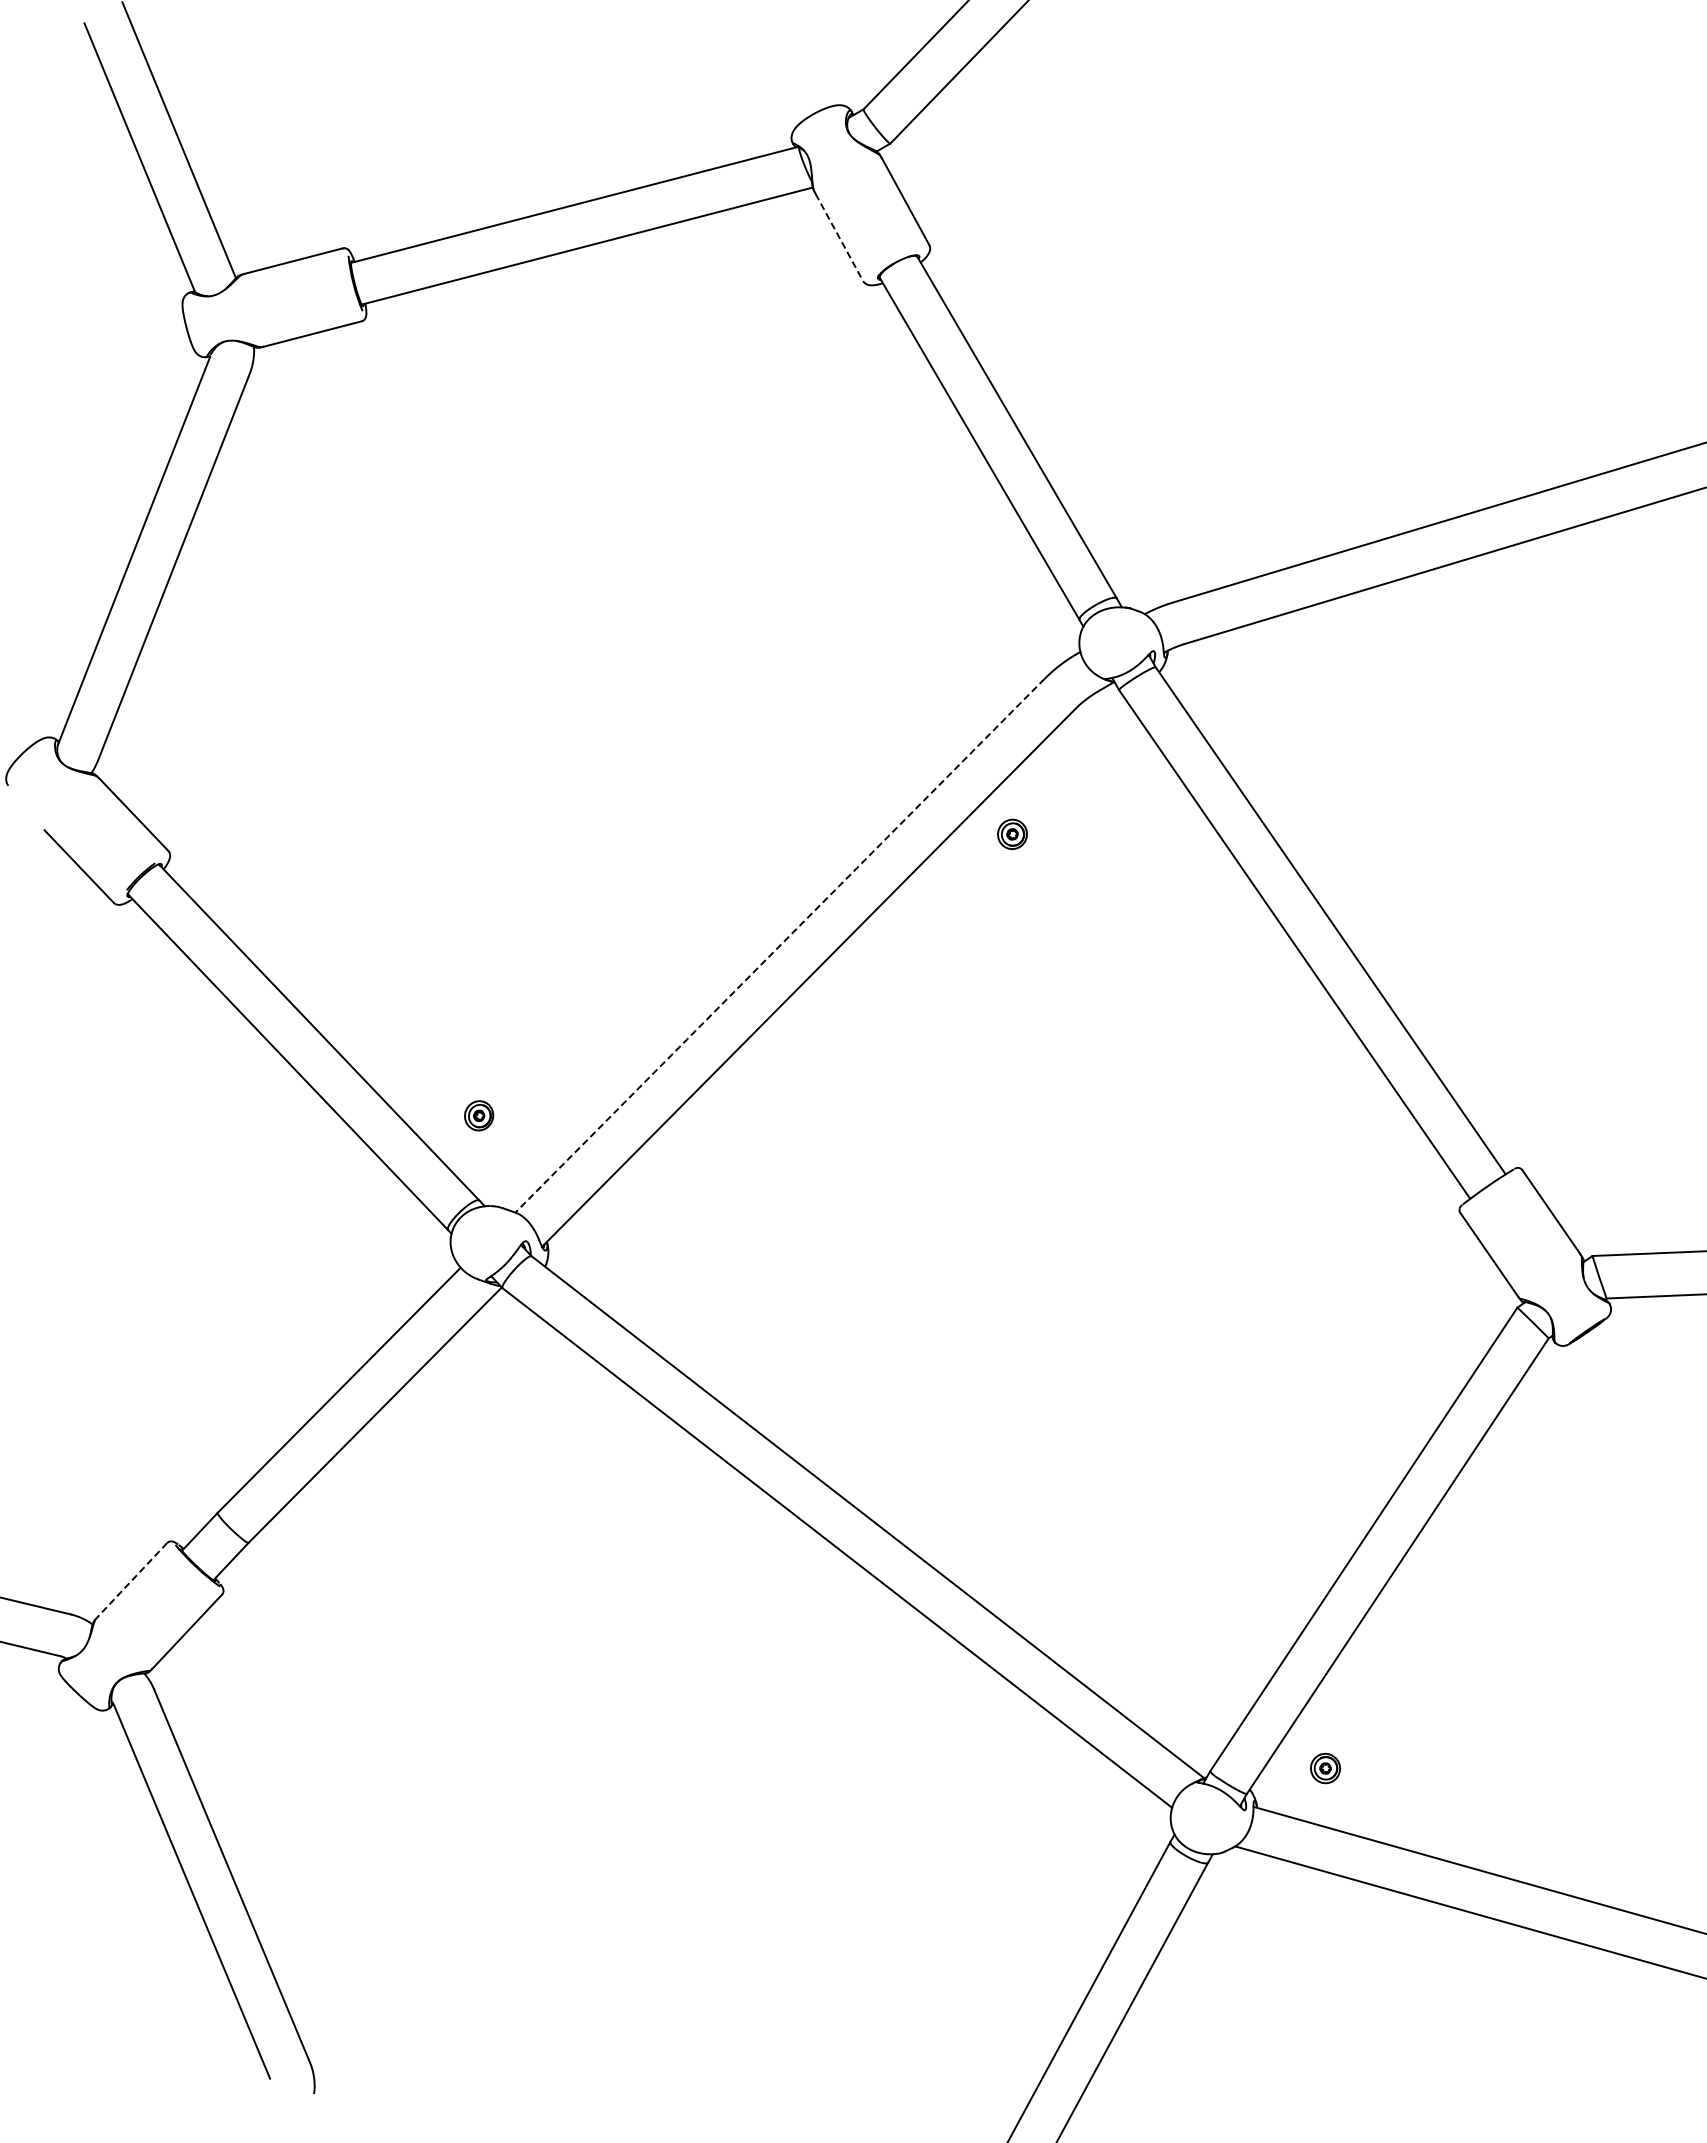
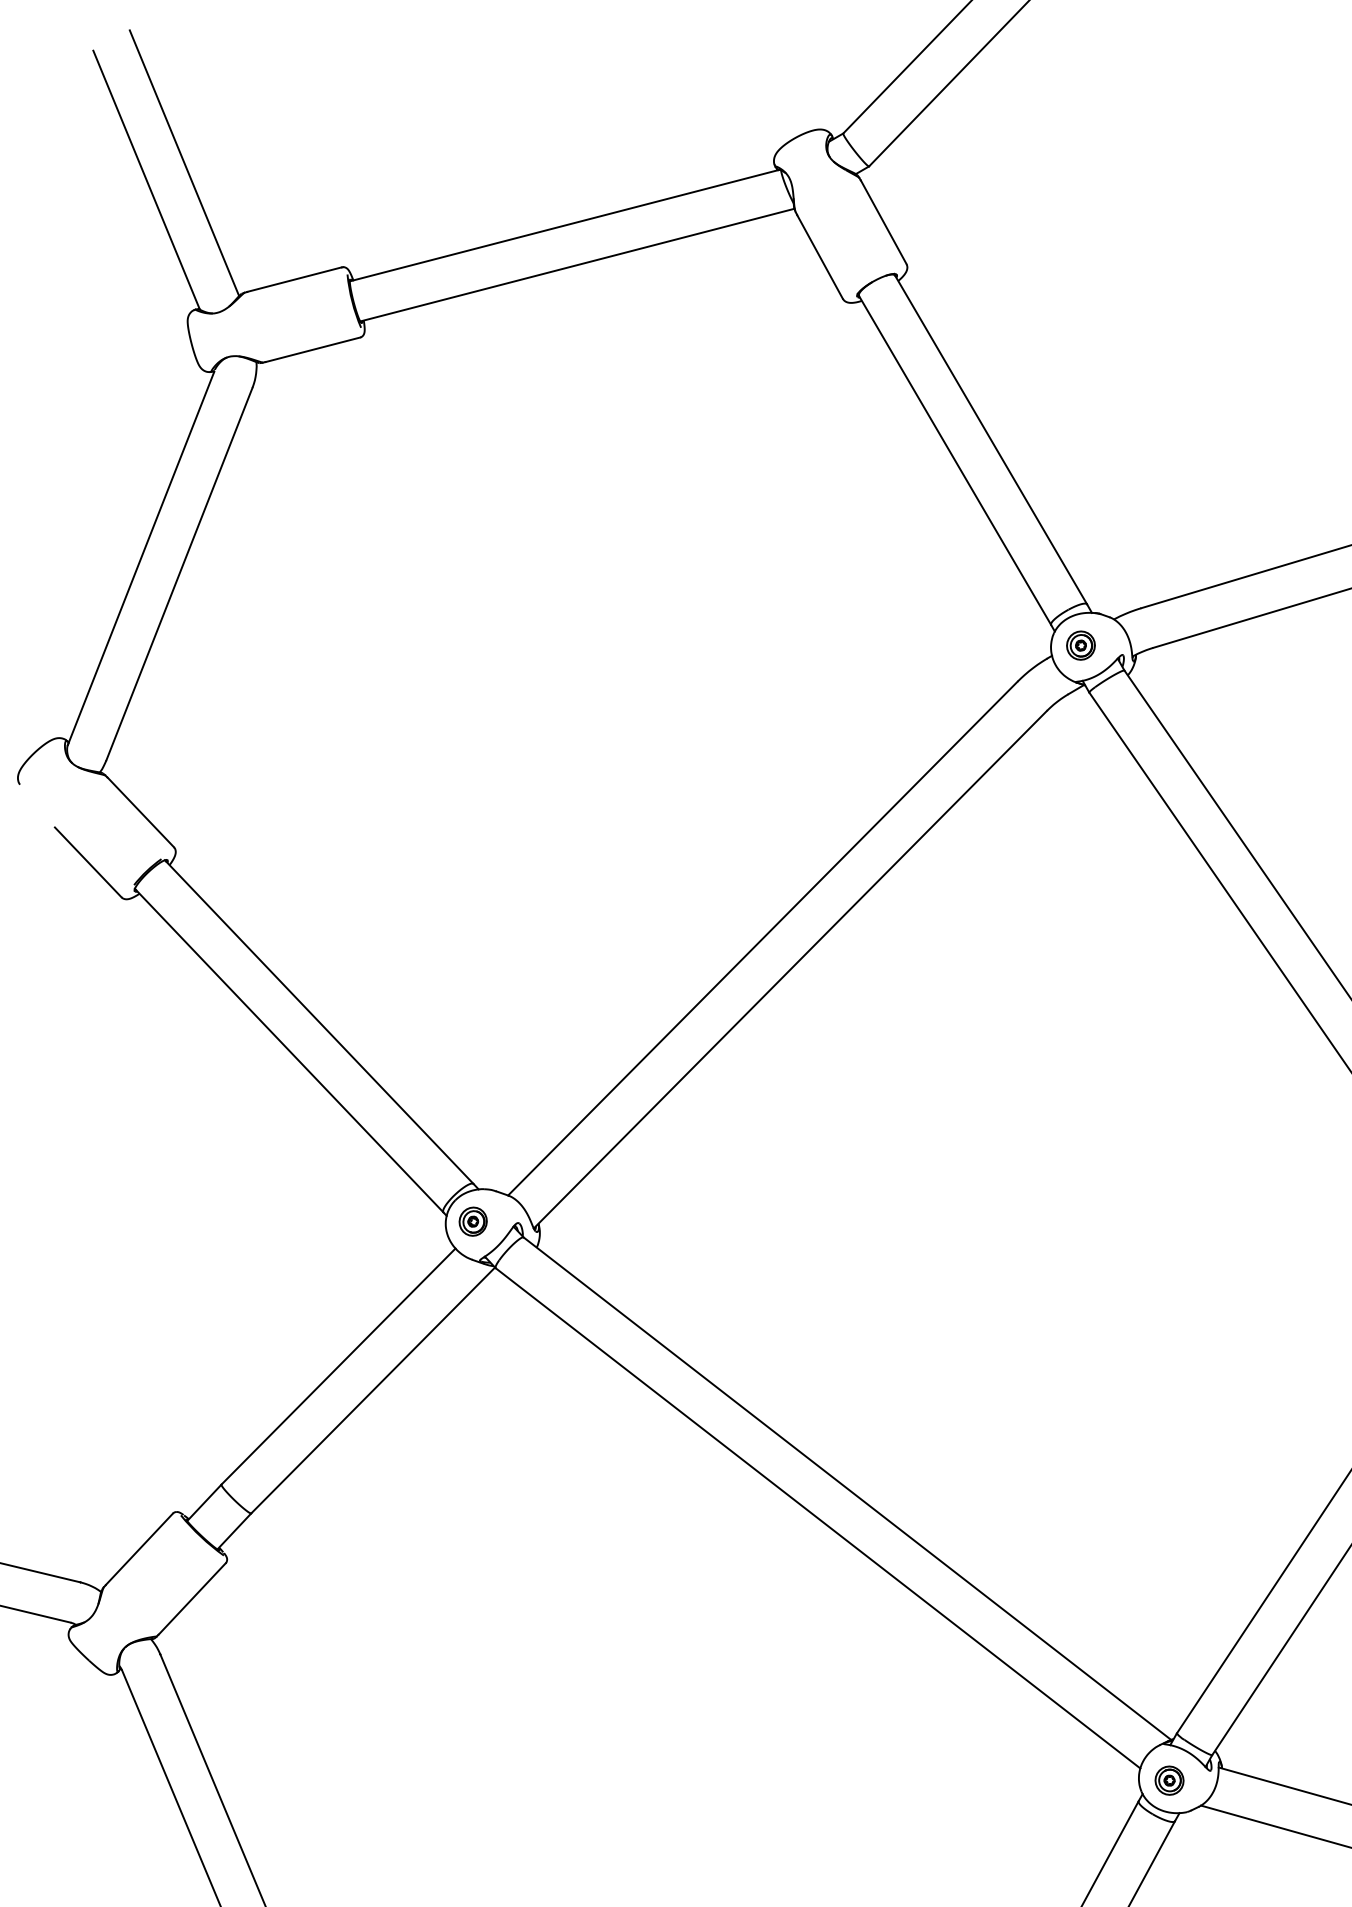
line: (839, 237) -> (820, 256), dashed -> solid
part: (1012, 833) -> (1080, 644), moved
line: (779, 945) -> (762, 938), dashed -> solid
part: (479, 1115) -> (473, 1221), moved
line: (132, 1580) -> (139, 1549), dashed -> solid
part: (1325, 1768) -> (1169, 1780), moved

